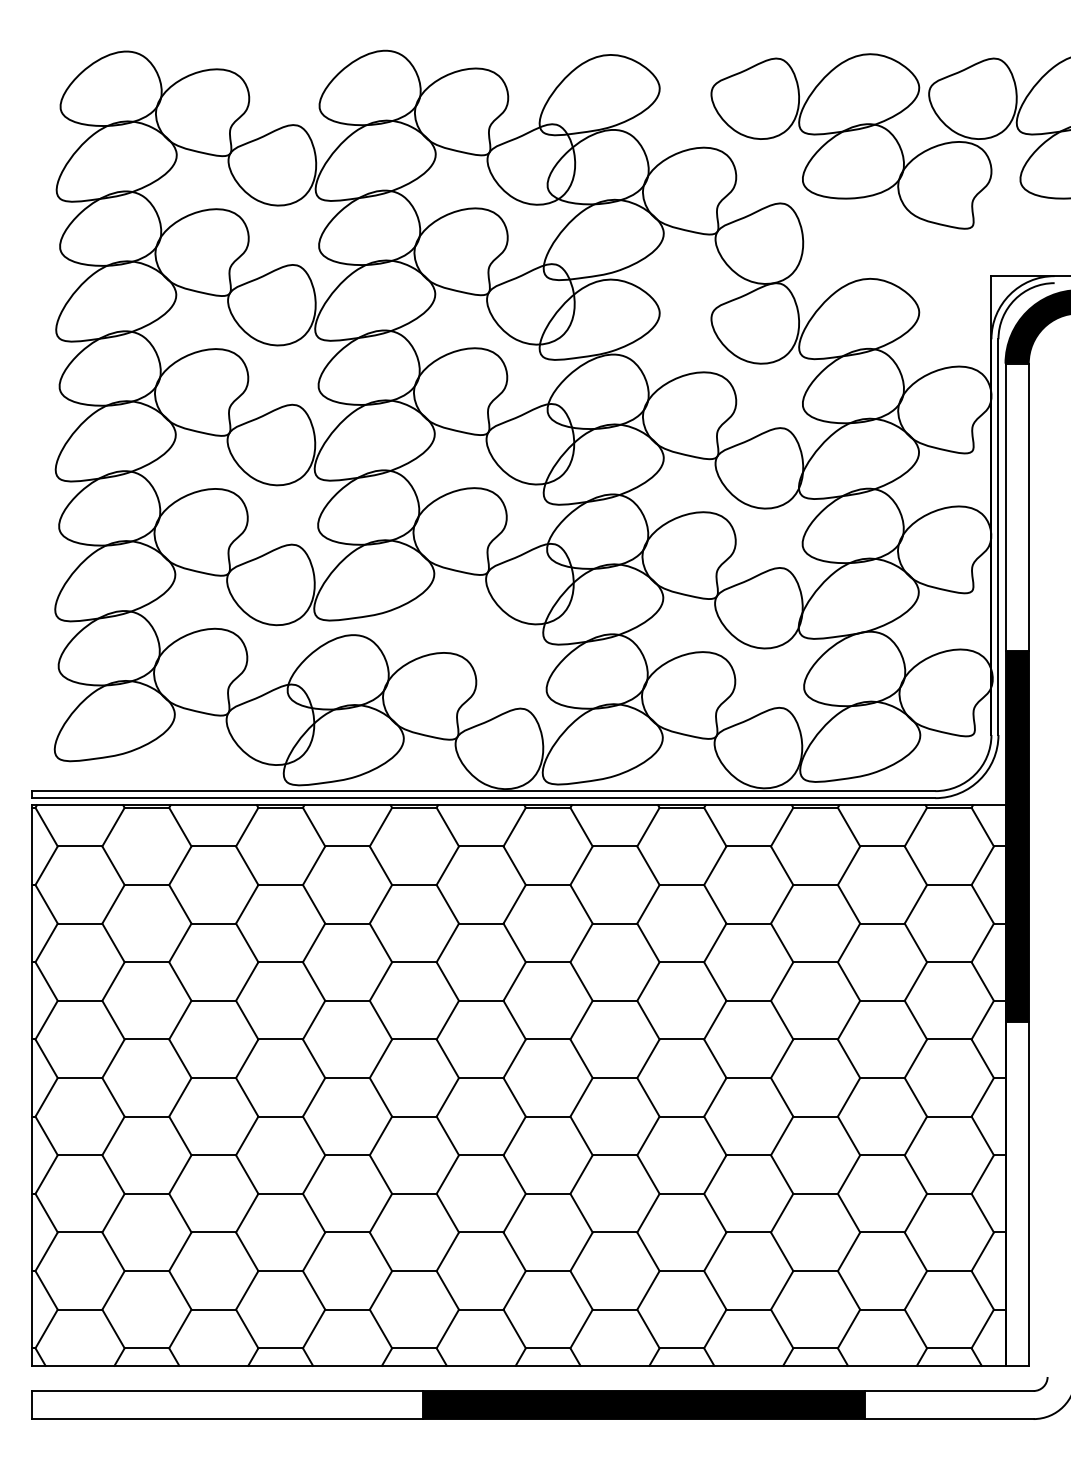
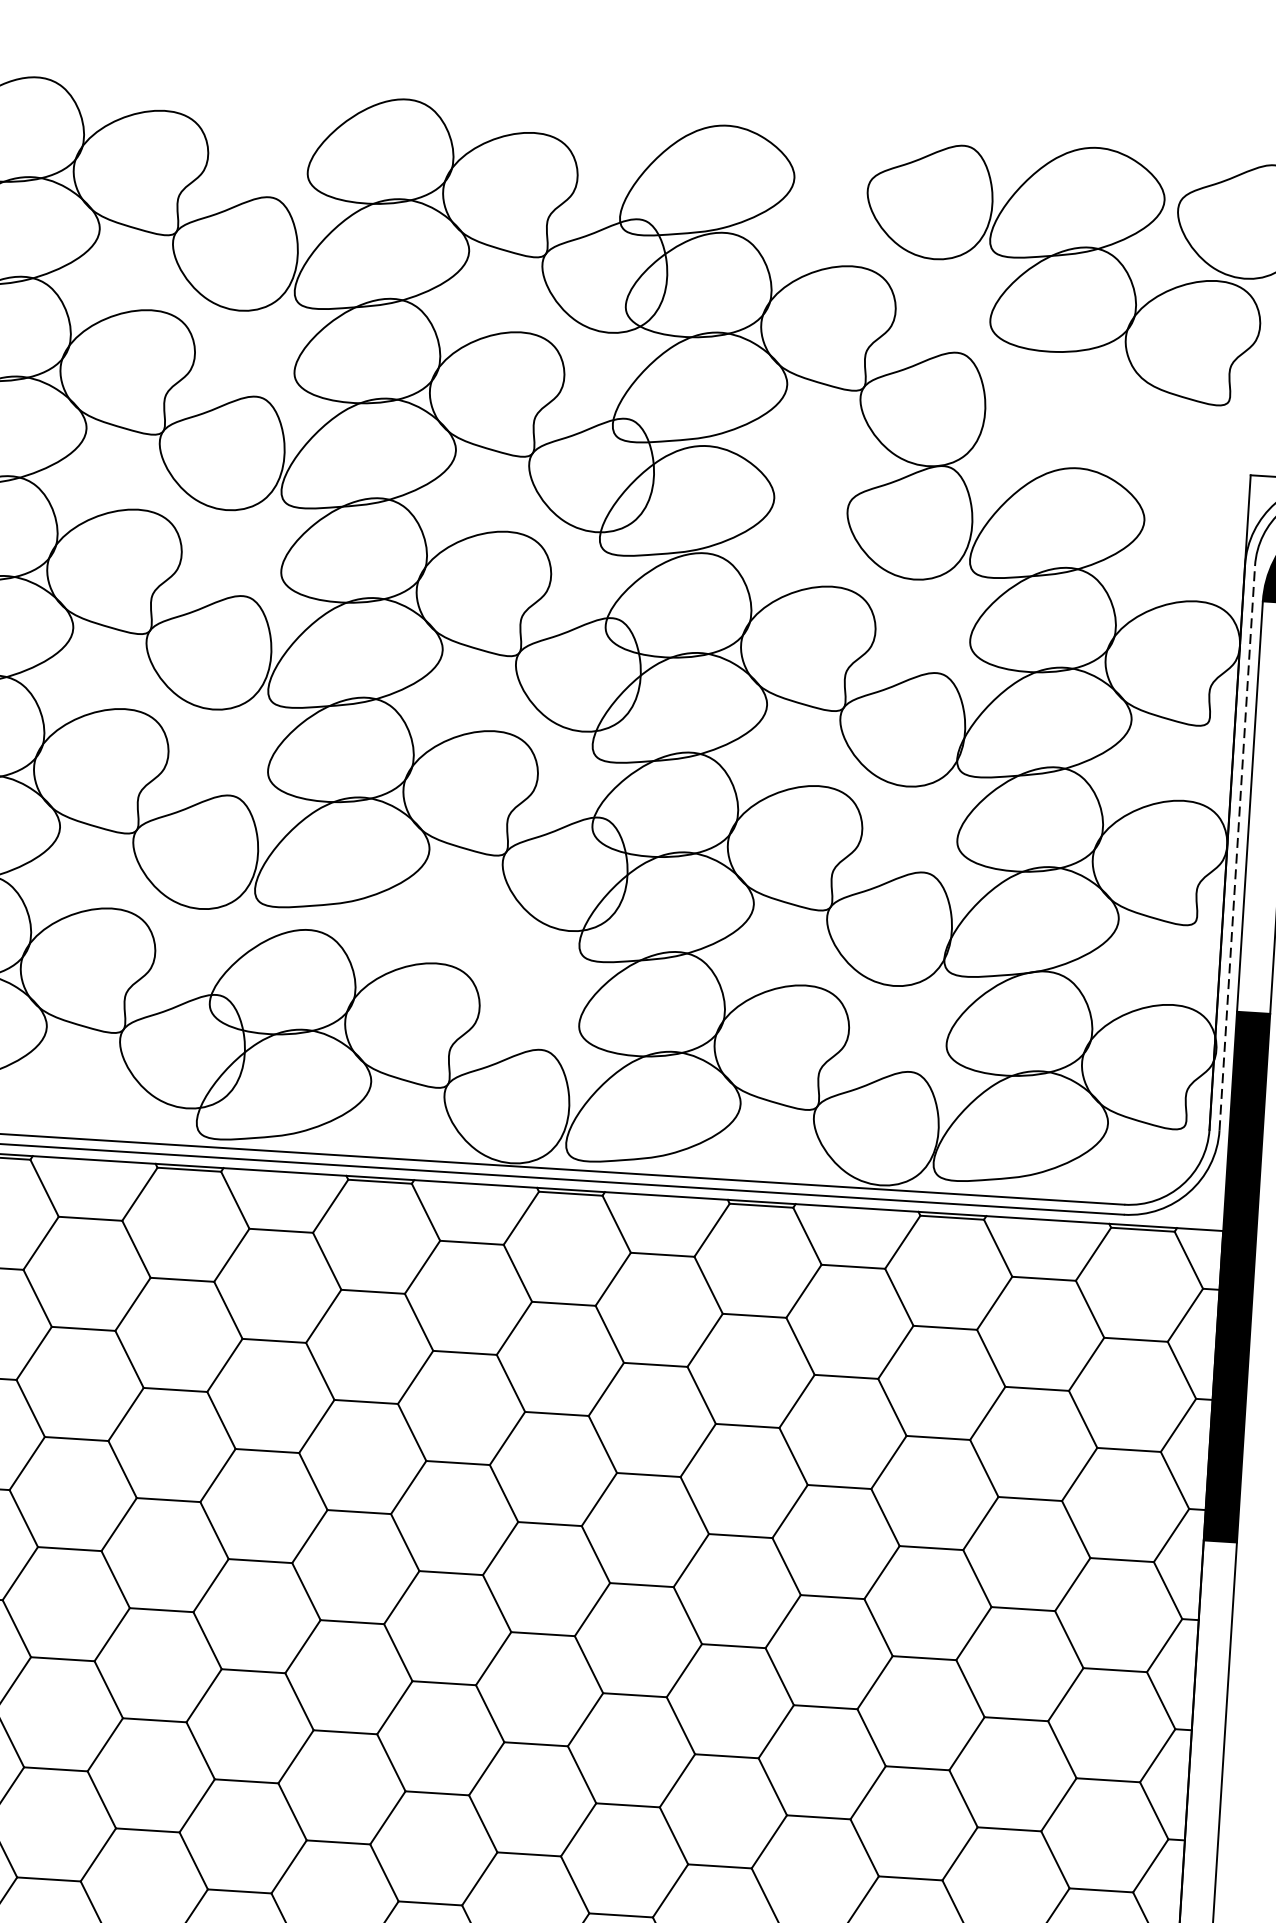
line: (998, 537) -> (1237, 848), solid -> dashed

